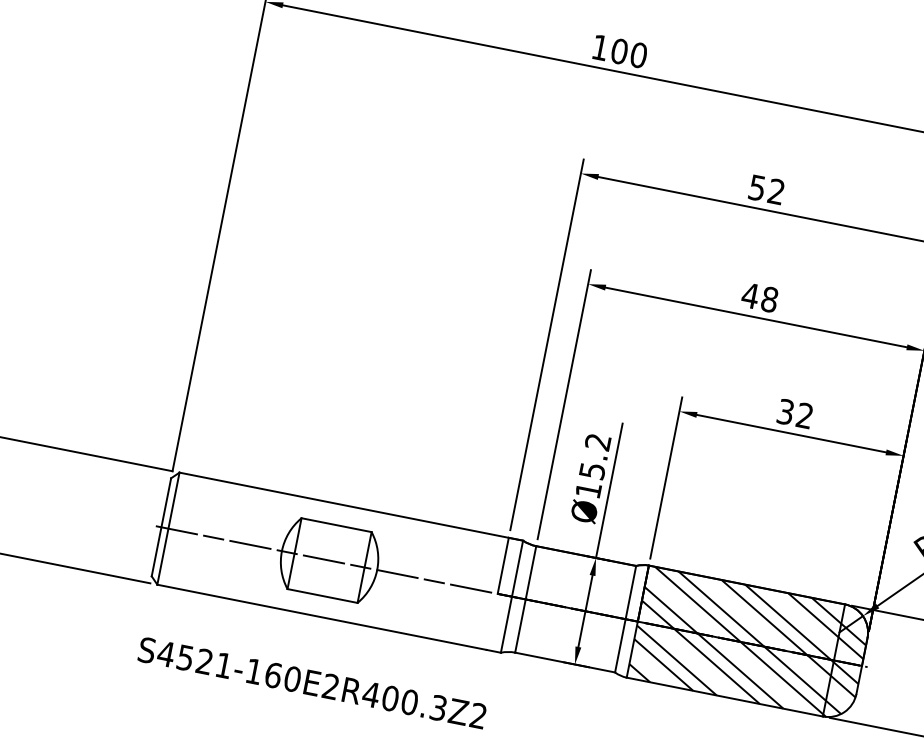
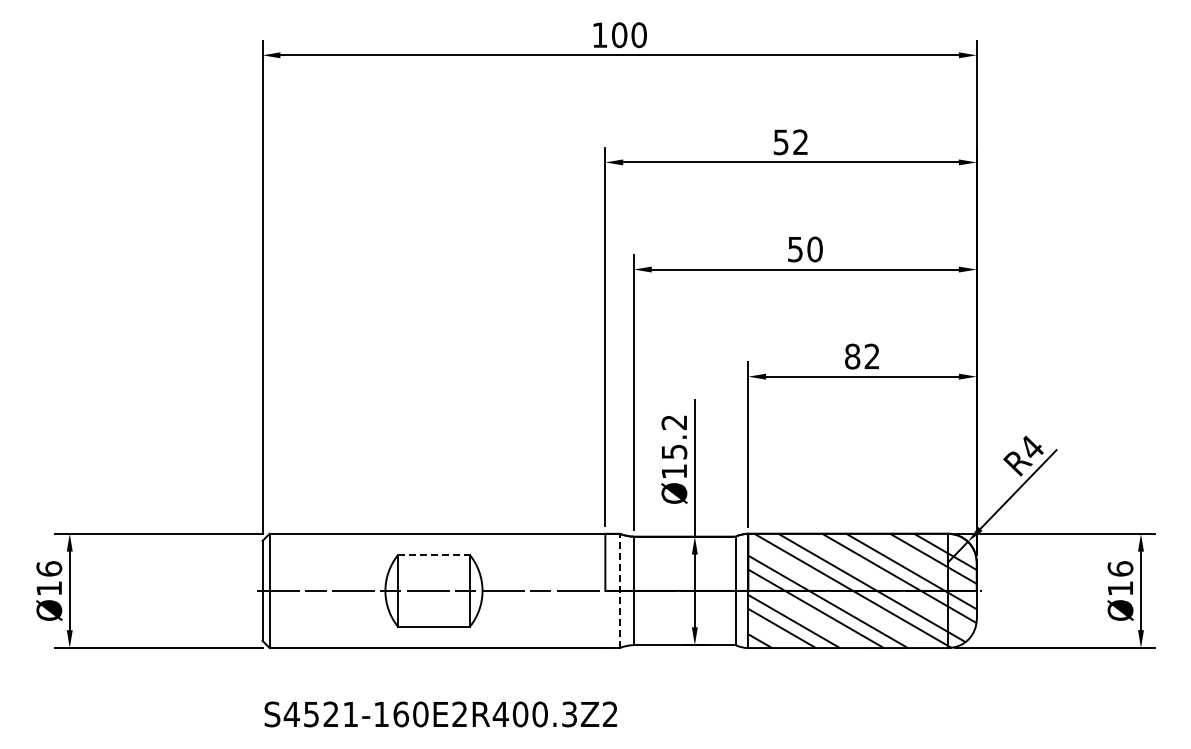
text: (759, 297) -> (804, 249), 48 -> 50
text: (785, 411) -> (852, 356), 32 -> 82
line: (336, 524) -> (433, 554), solid -> dashed
line: (511, 596) -> (619, 590), solid -> dashed

